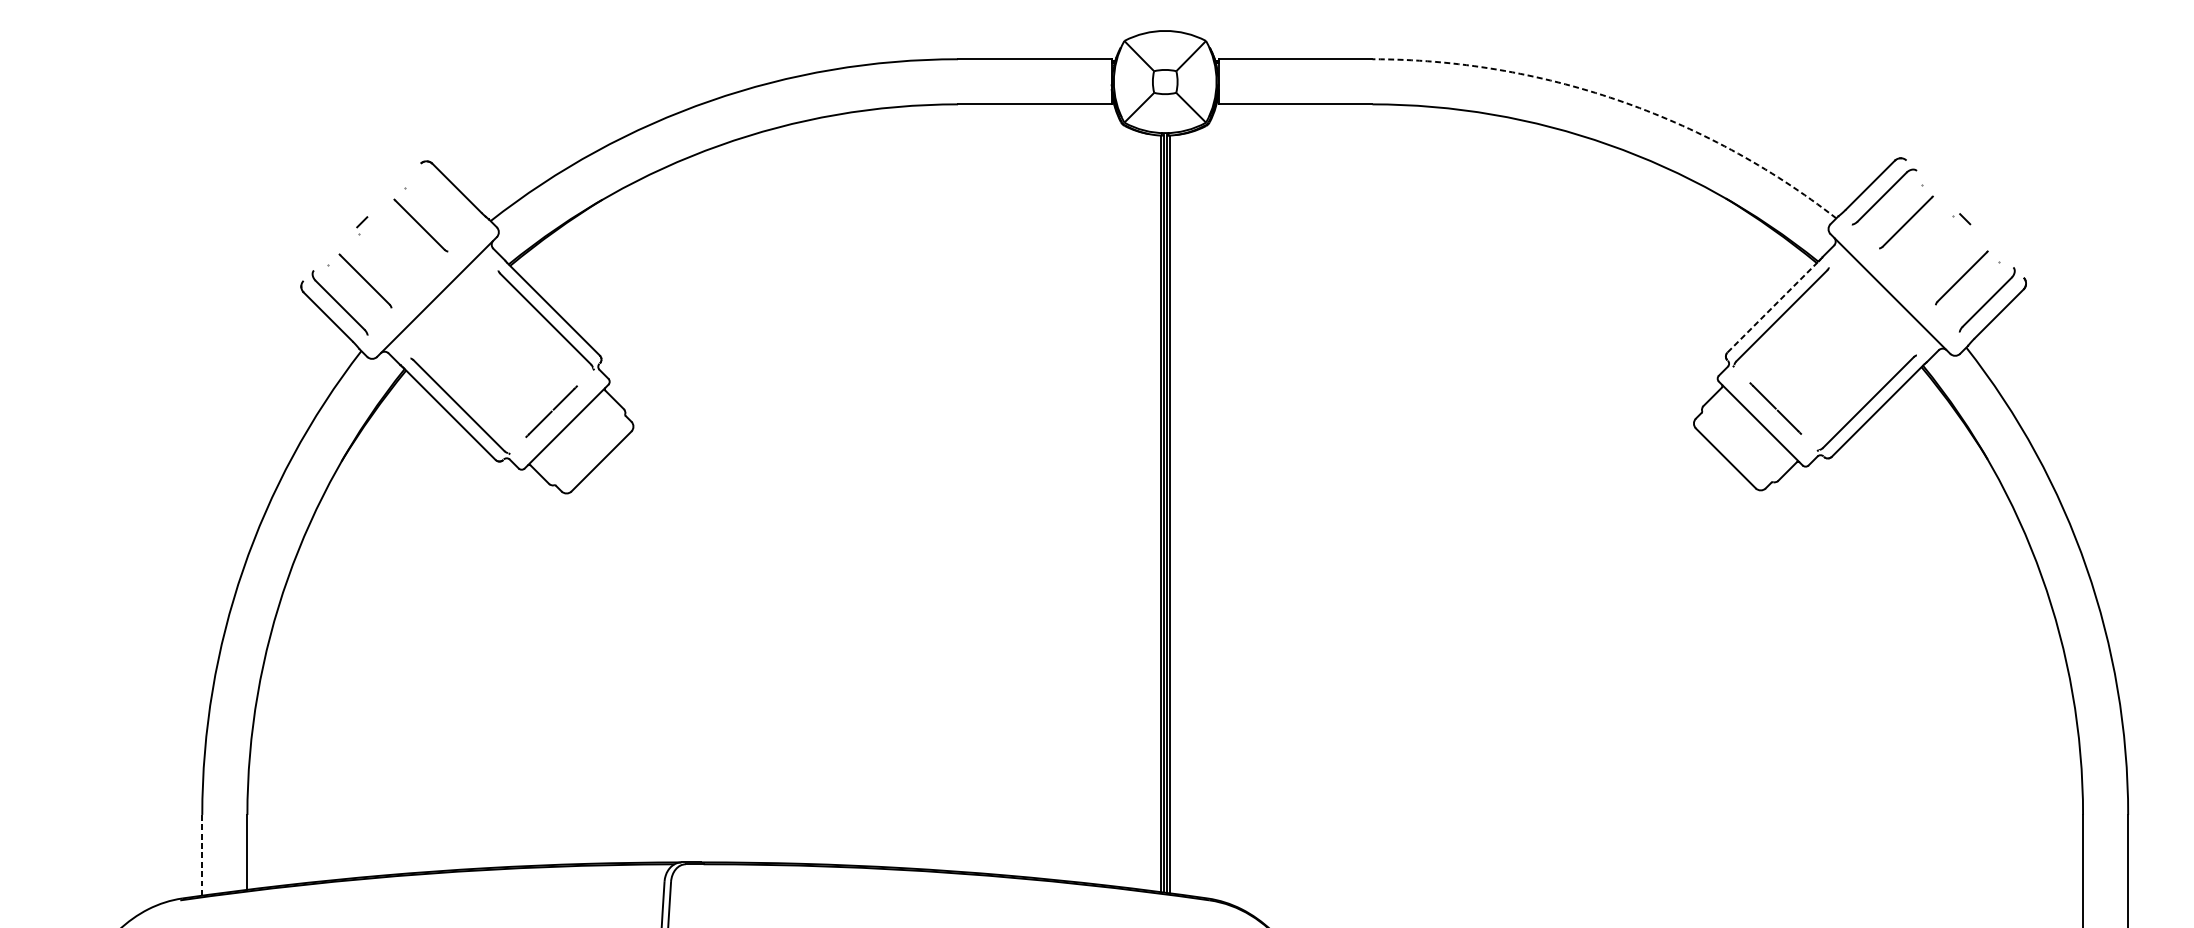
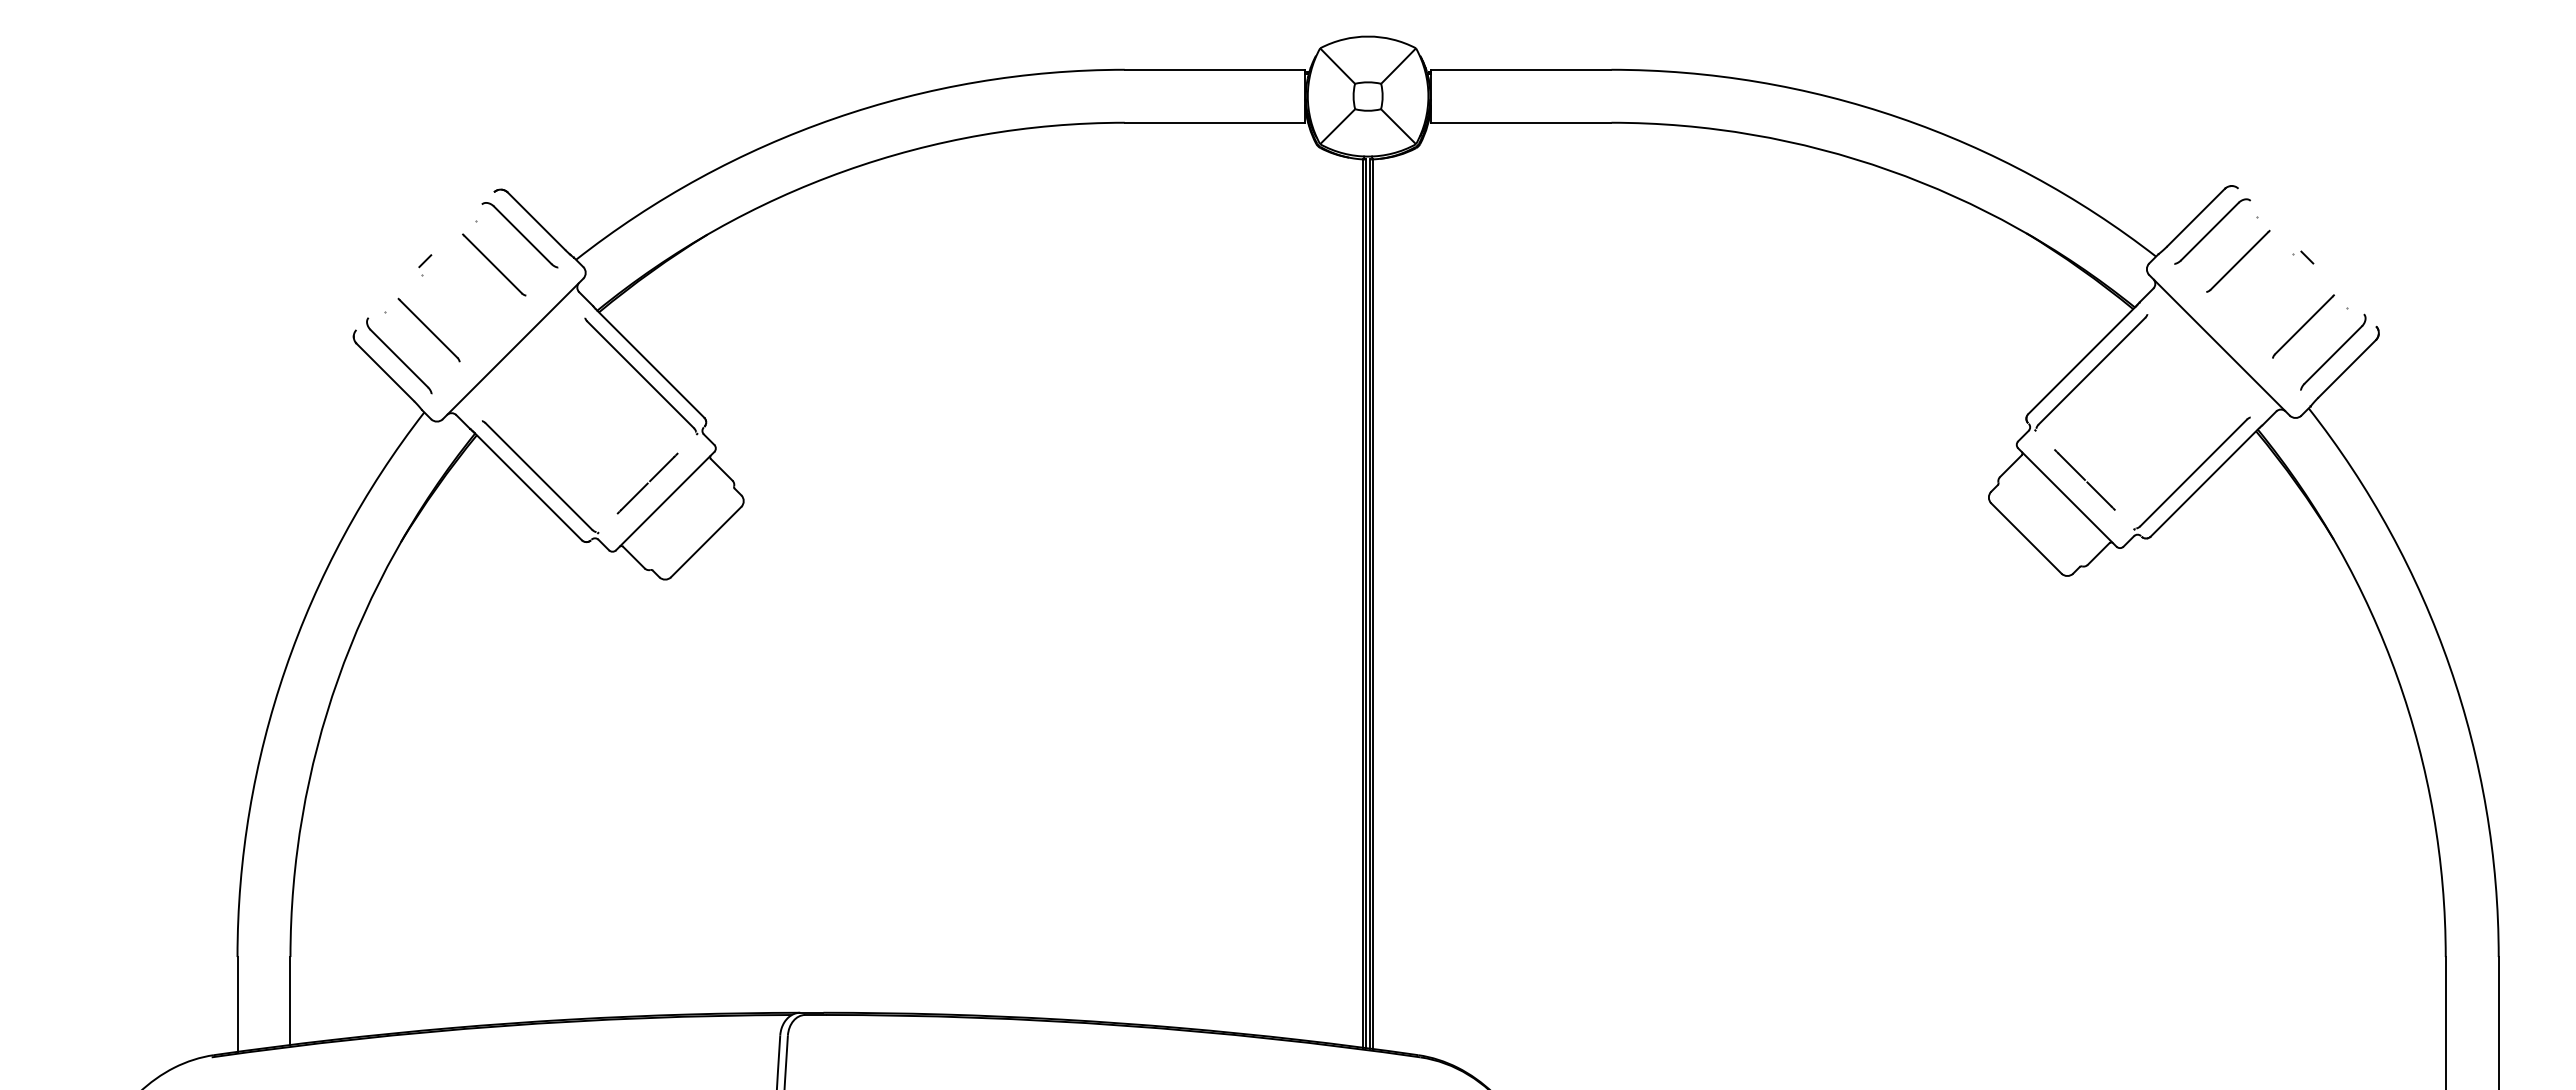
arc: (1617, 99) -> (1899, 117), dashed -> solid
part: (442, 200) -> (519, 235), added
line: (1772, 306) -> (2081, 360), dashed -> solid
line: (202, 855) -> (237, 1004), dashed -> solid

